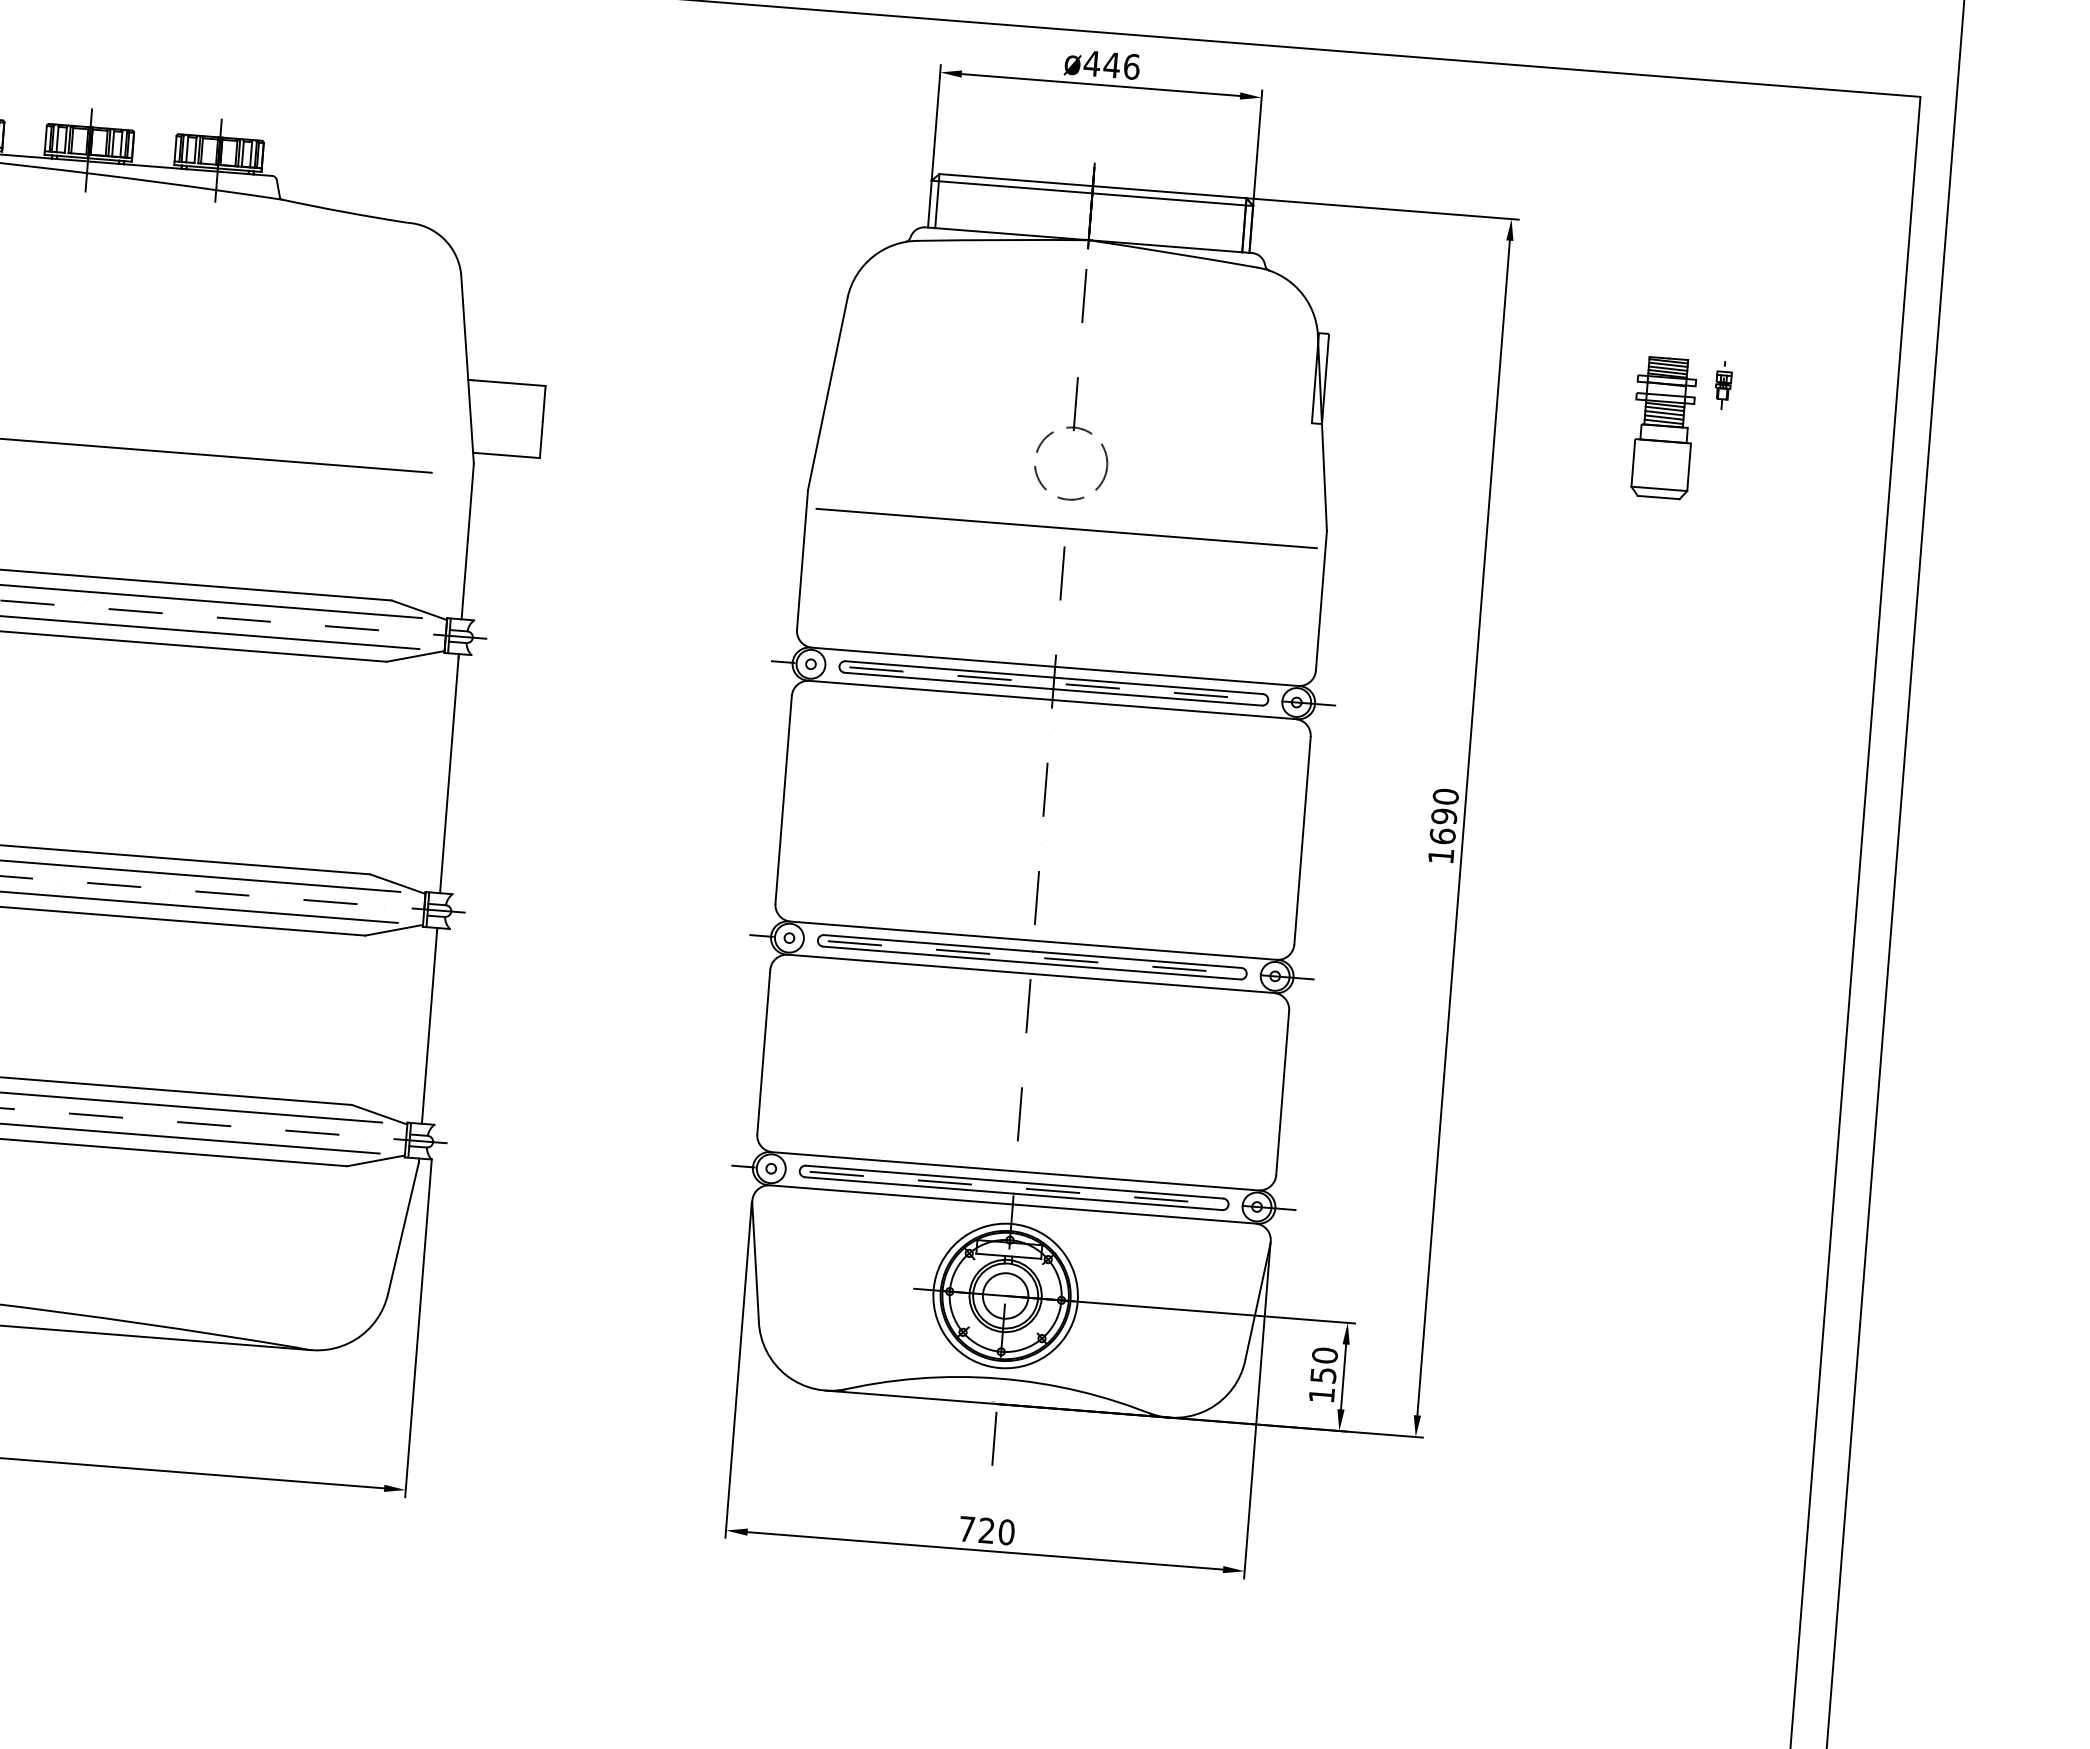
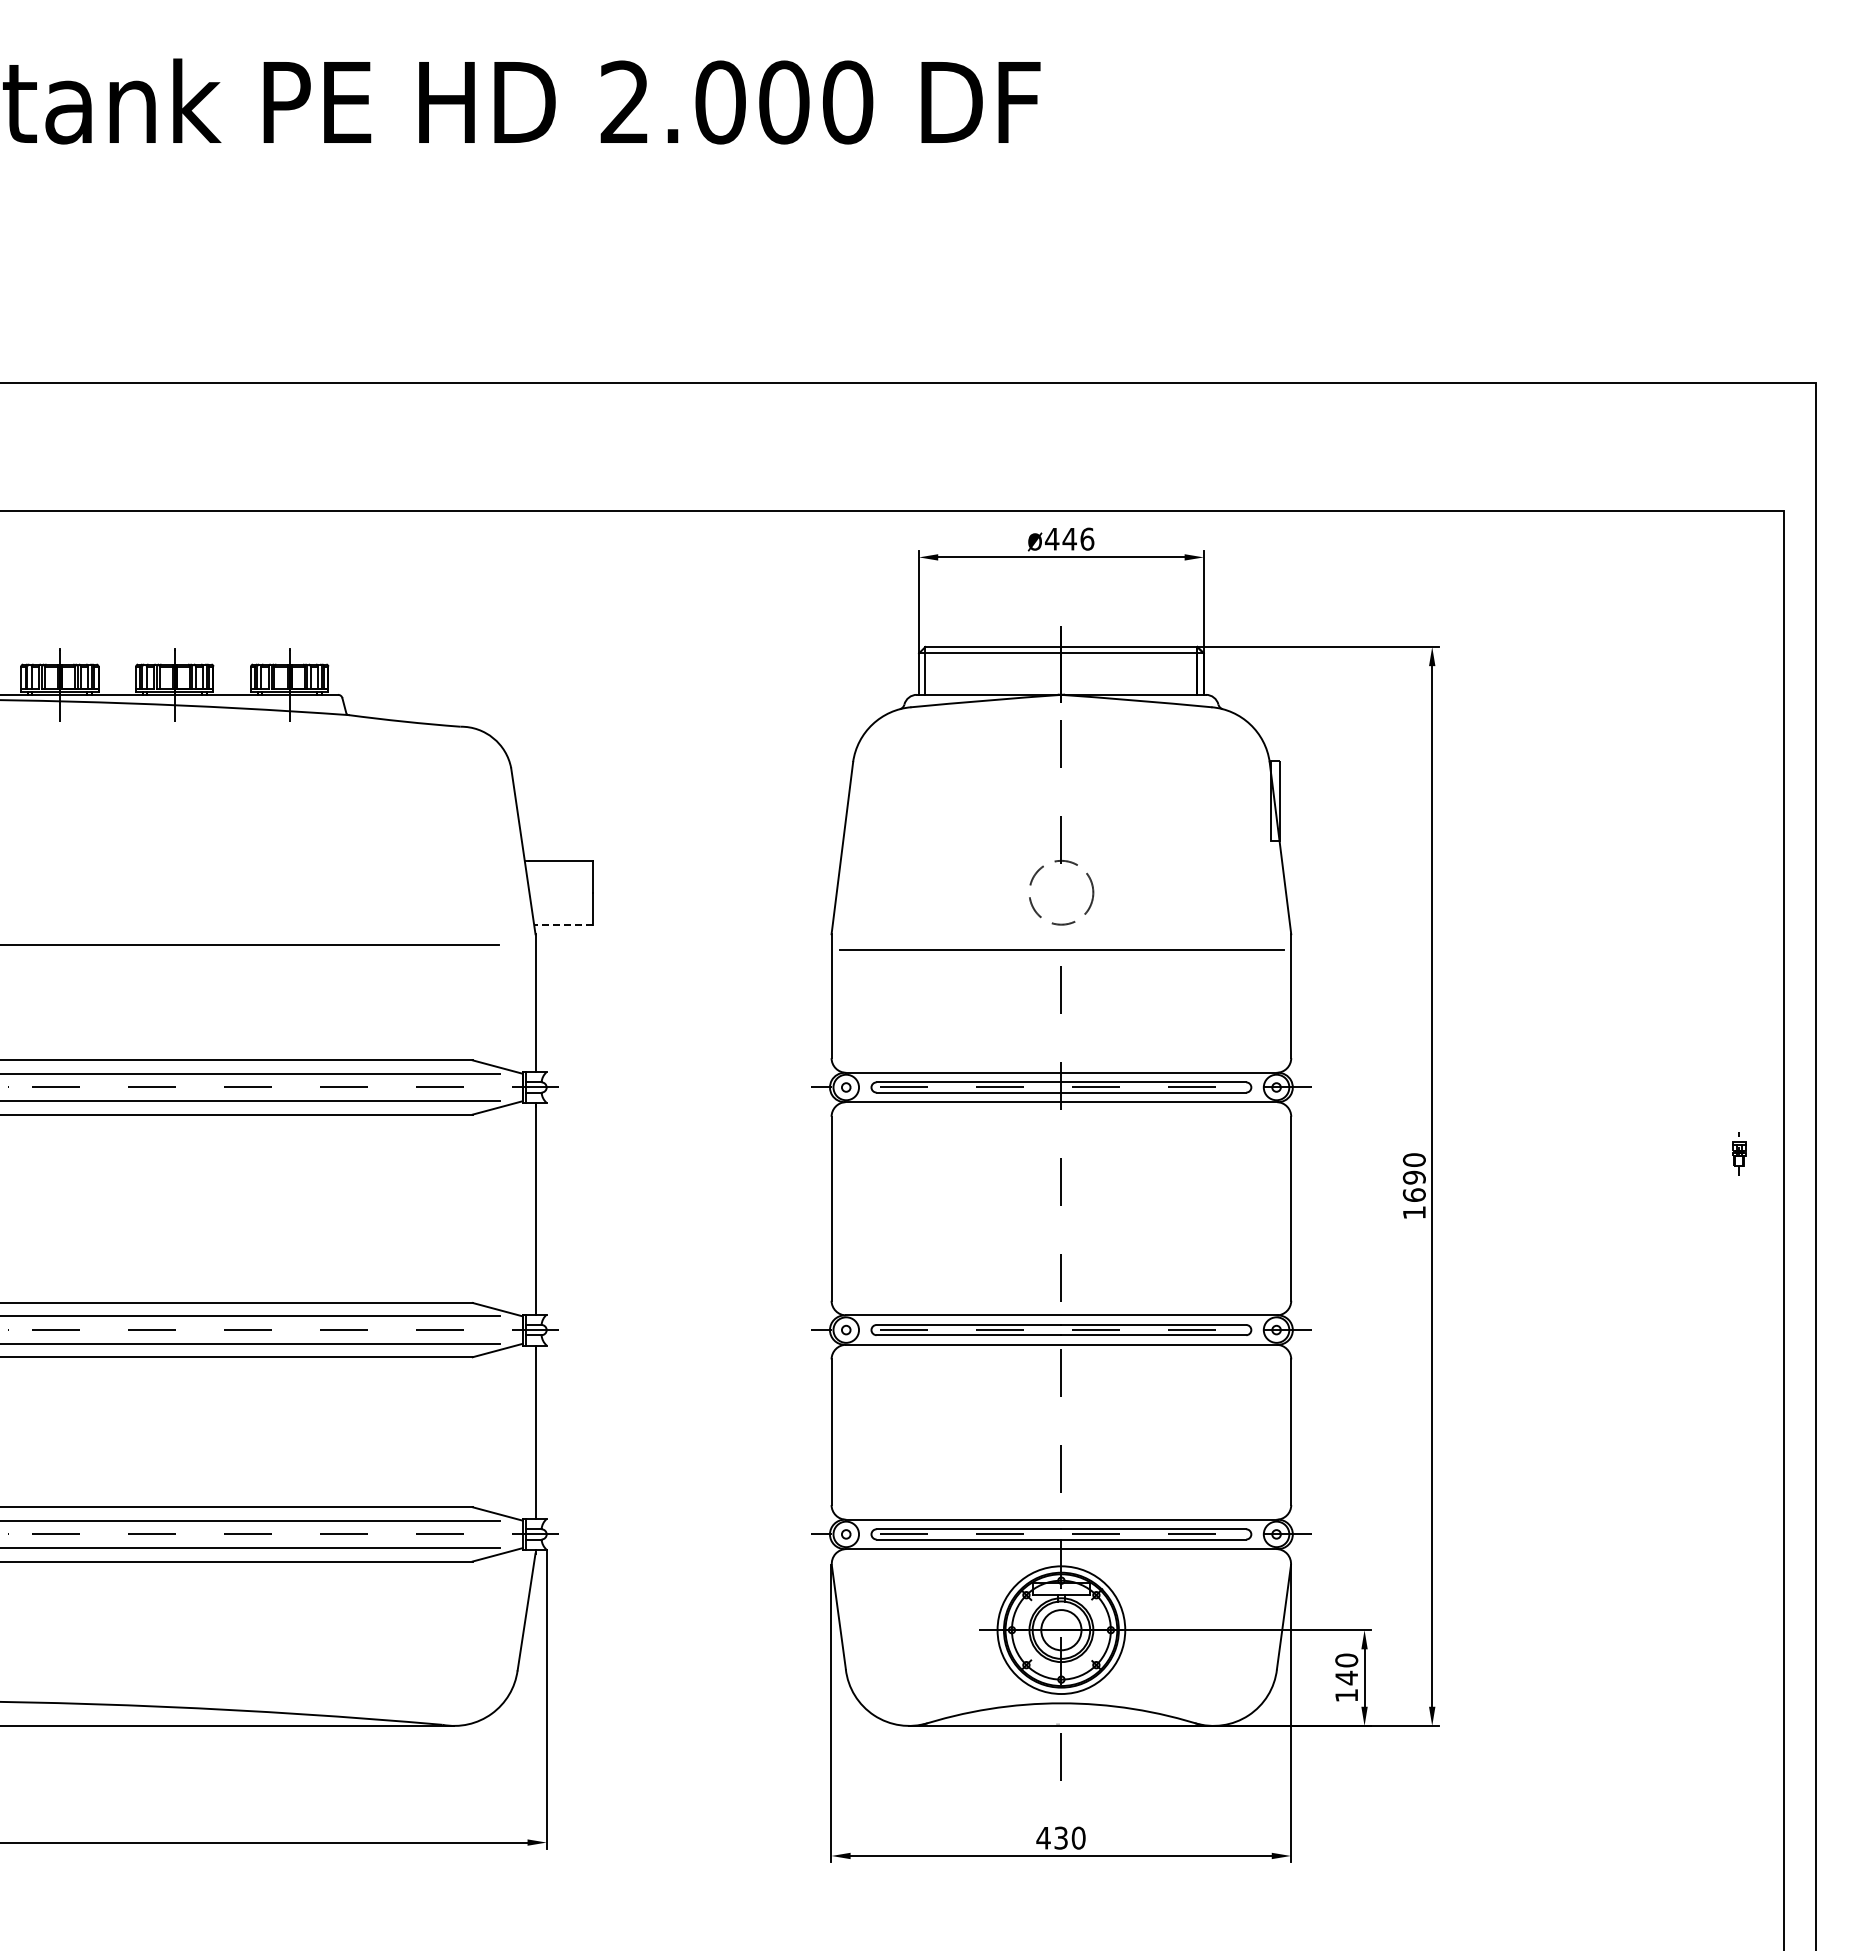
part: (1723, 385) -> (1739, 1153), moved
part: (1663, 428) -> (1580, 820), removed
line: (506, 455) -> (563, 924), solid -> dashed
text: (1323, 1374) -> (1346, 1677), 150 -> 140
text: (976, 1529) -> (1051, 1837), 720 -> 430

